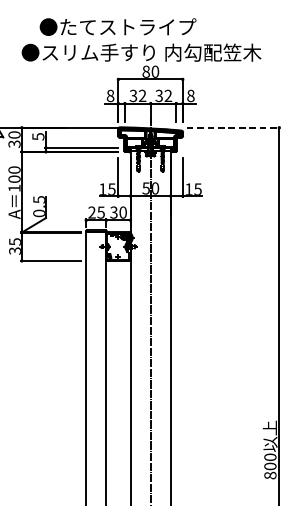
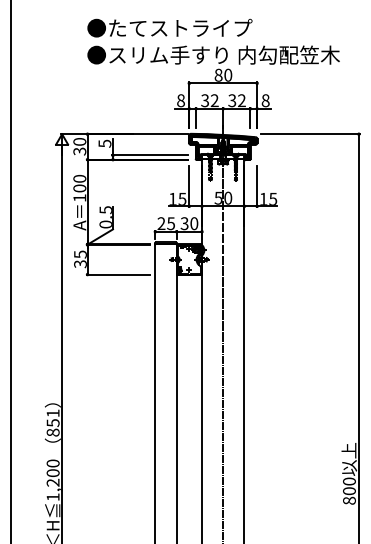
text: (117, 26) -> (169, 27), moved
line: (234, 128) -> (311, 134), dashed -> solid

